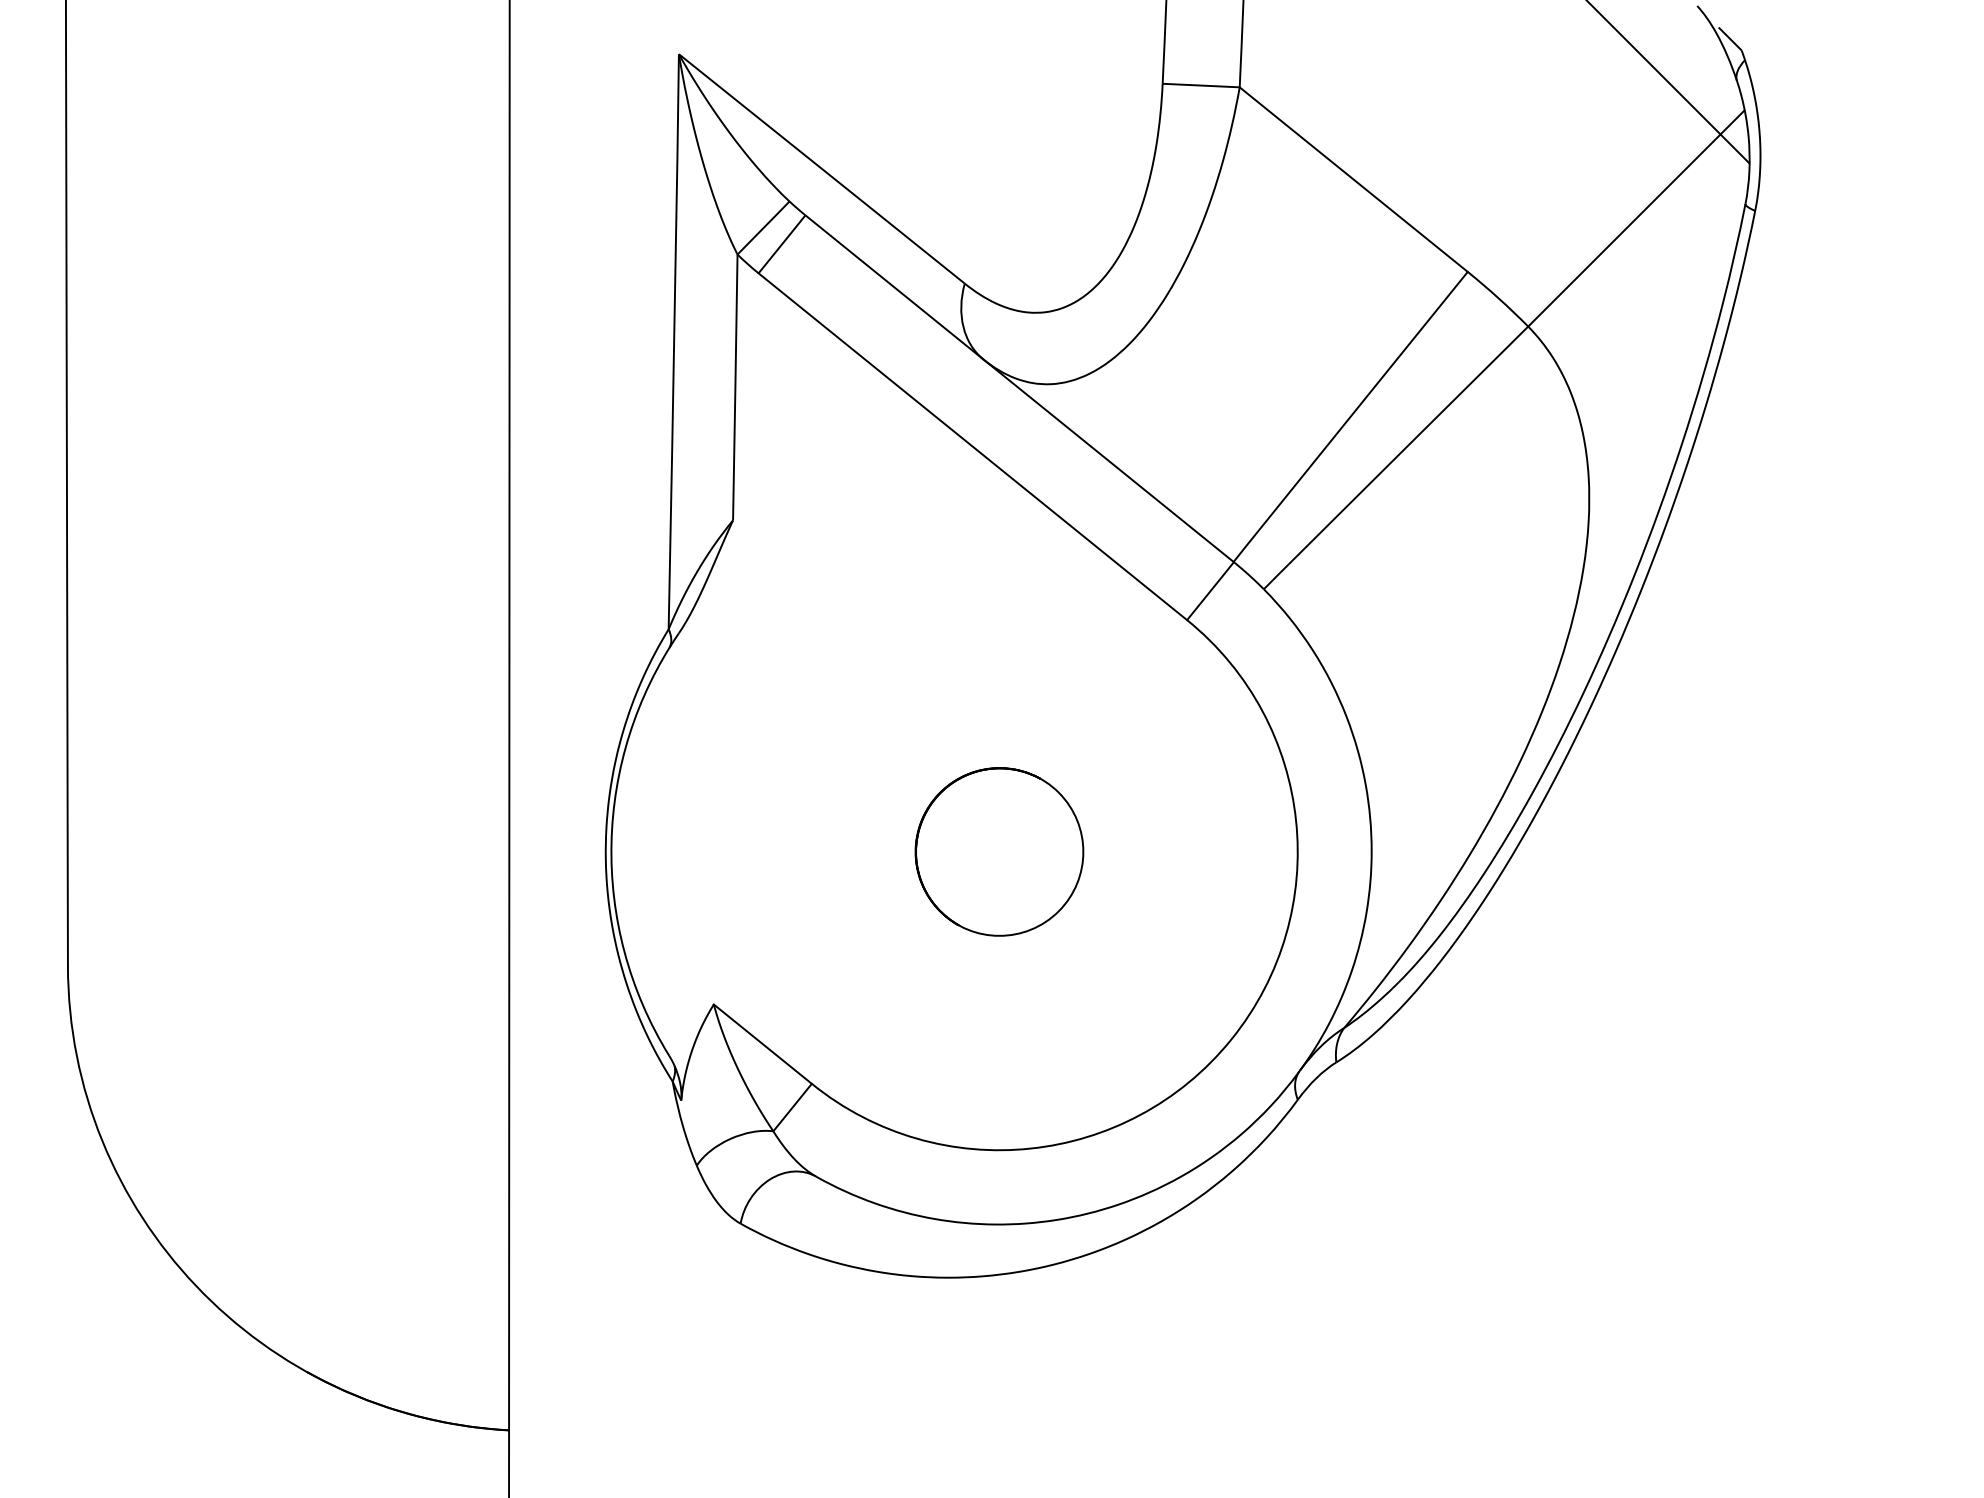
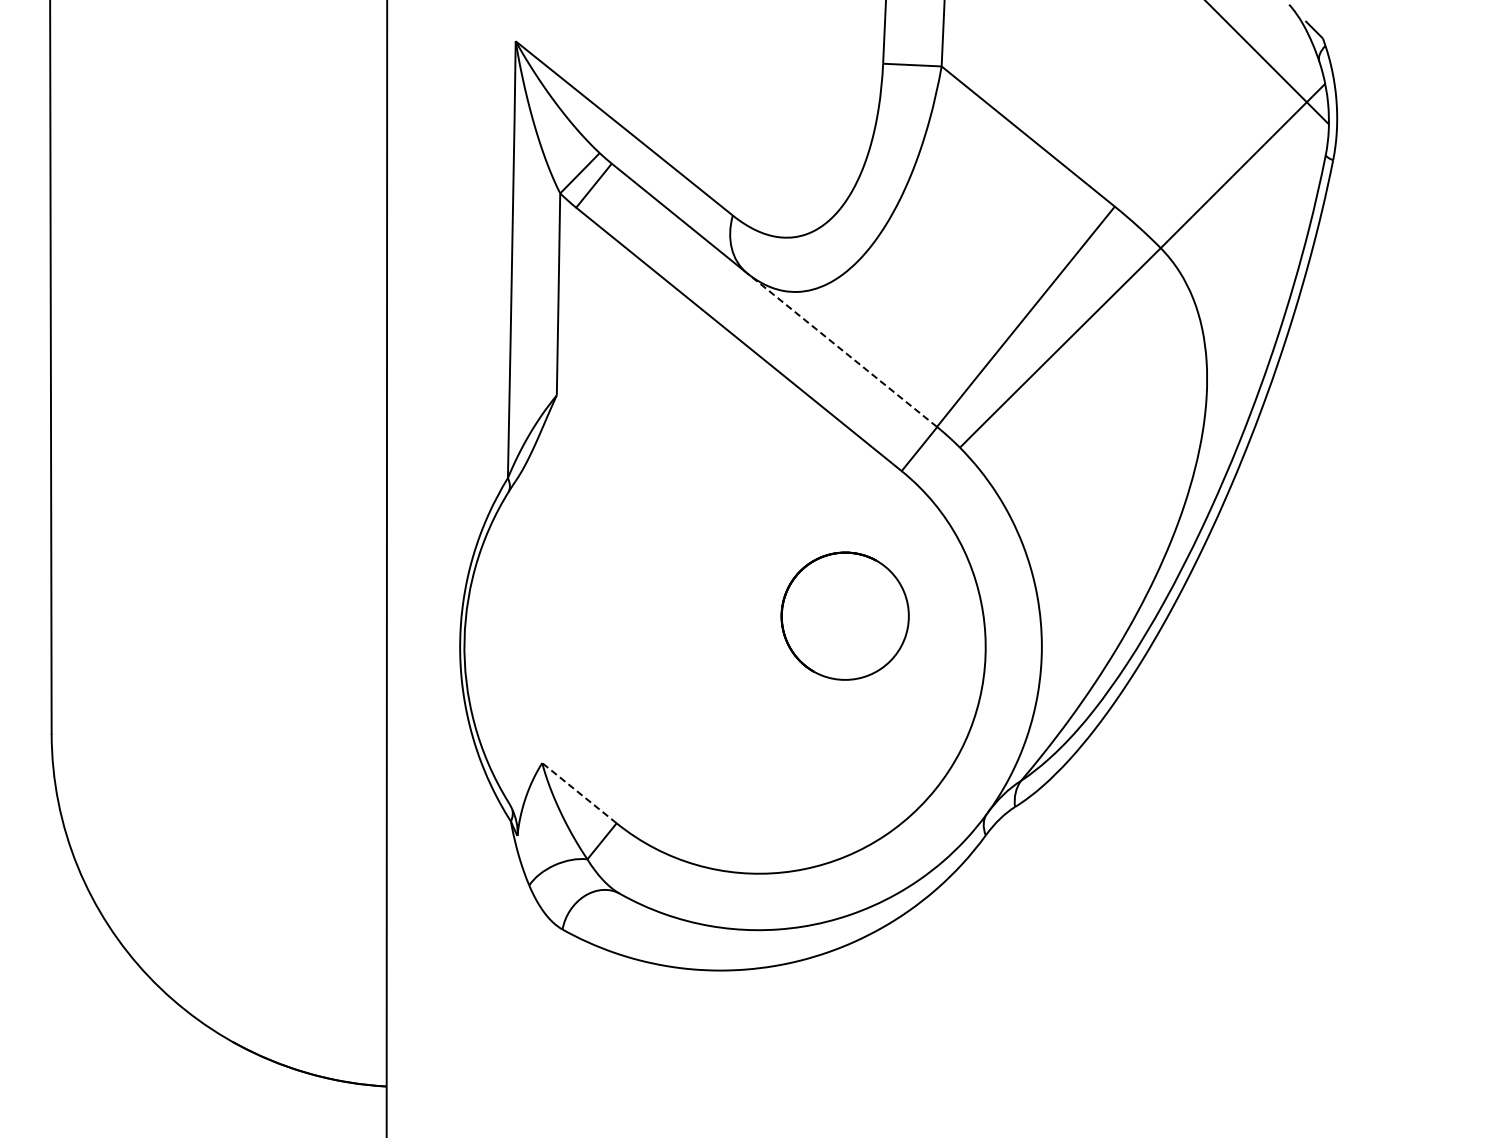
line: (1107, 460) -> (841, 349), solid -> dashed
part: (998, 851) -> (844, 615), moved
line: (762, 1044) -> (579, 793), solid -> dashed

